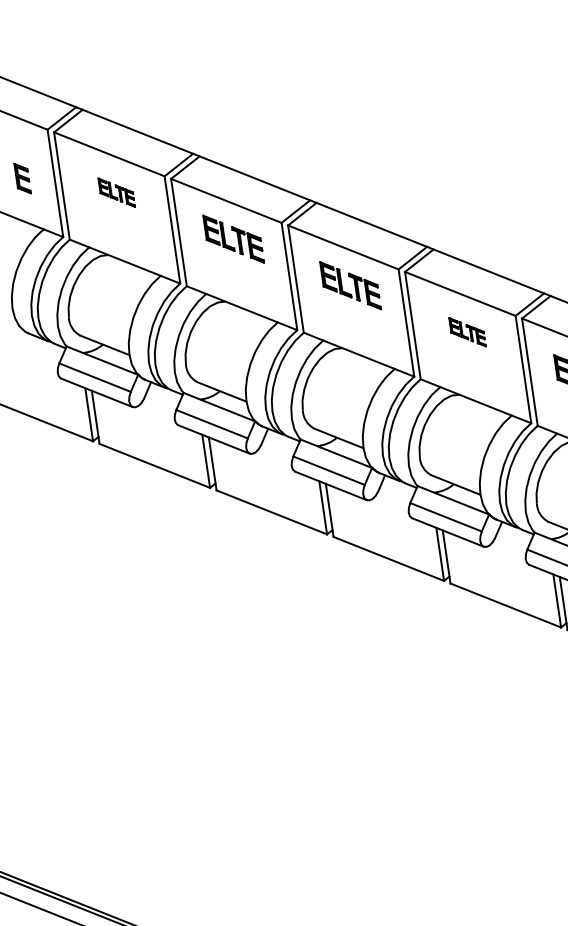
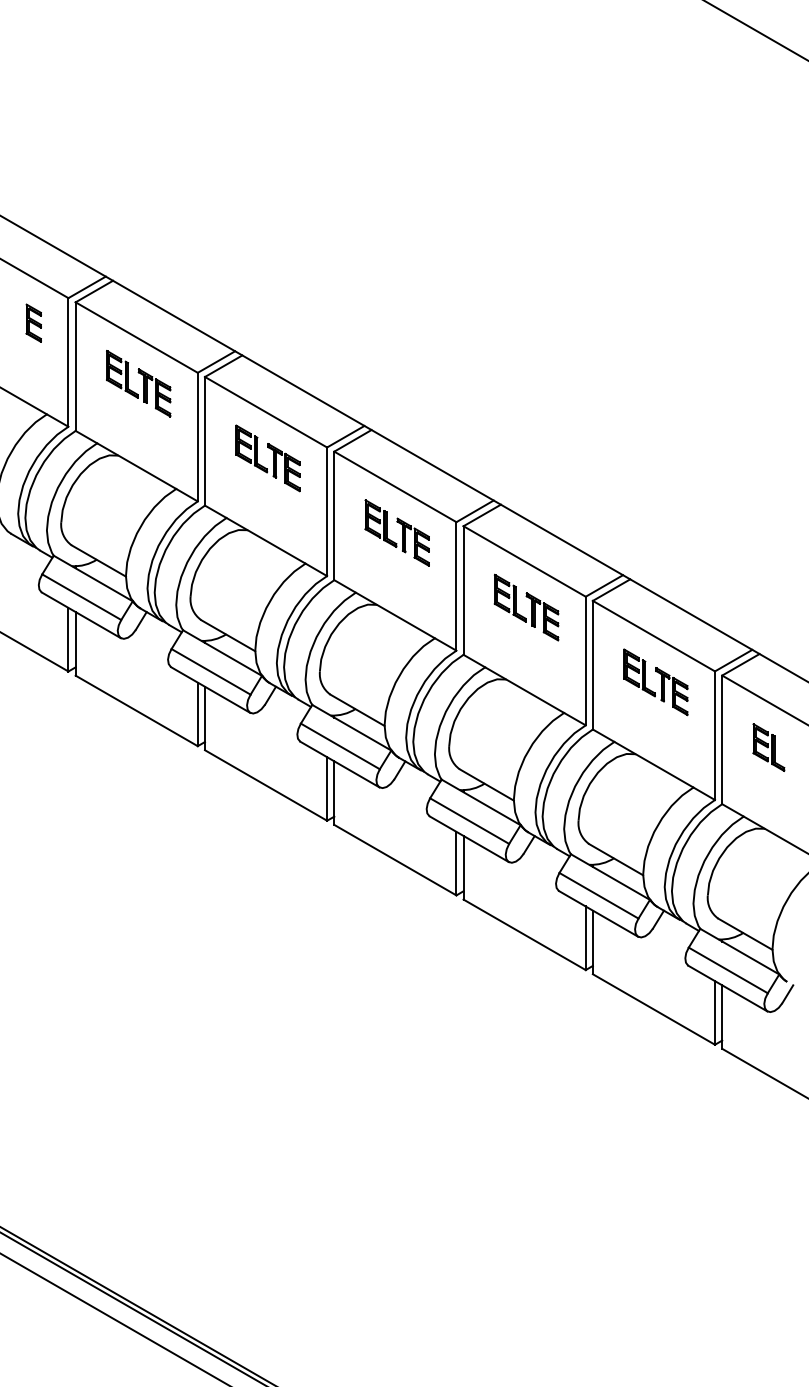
part: (22, 178) -> (33, 322), moved
part: (116, 192) -> (138, 383), size x1.67
part: (467, 332) -> (526, 607), size x1.67

